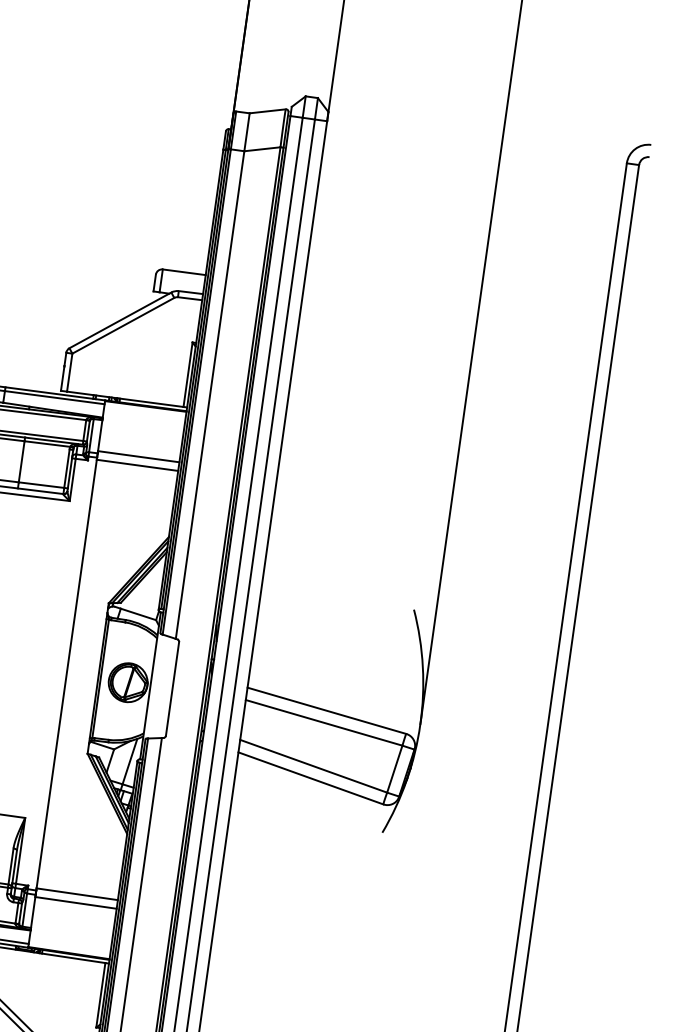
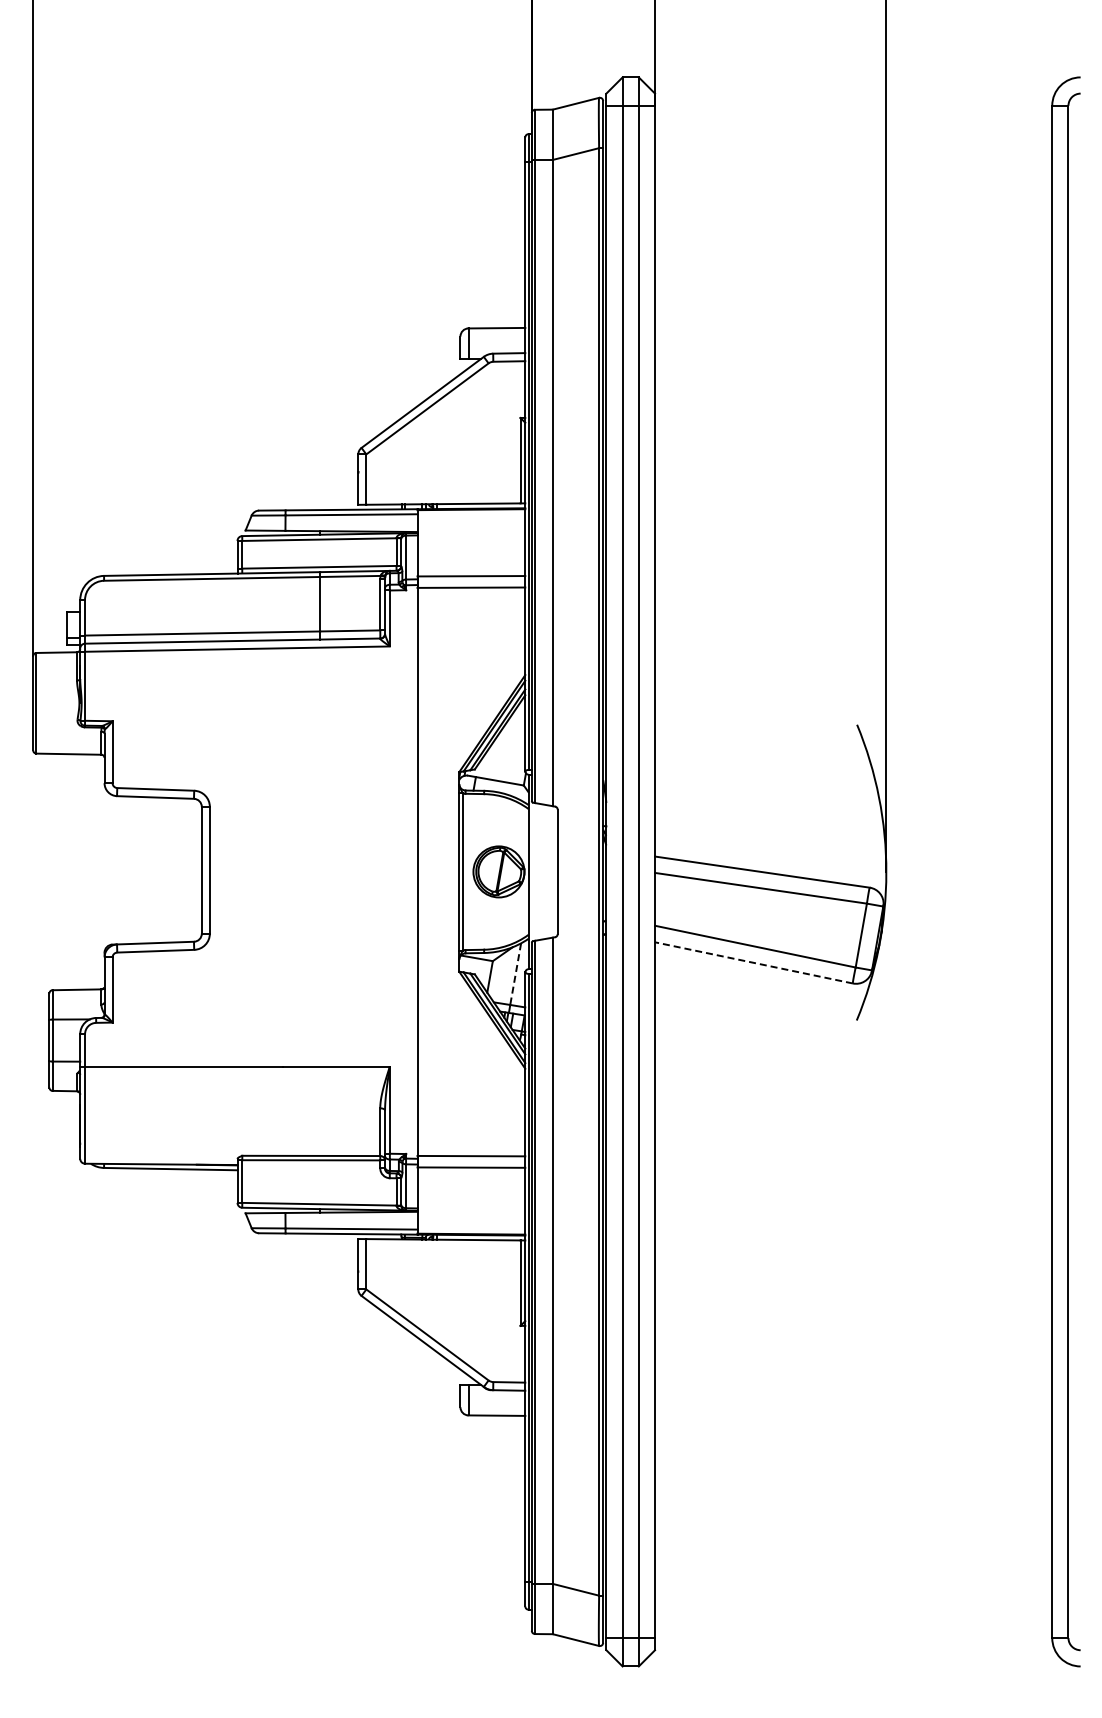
line: (129, 761) -> (515, 974), solid -> dashed
line: (310, 778) -> (753, 962), solid -> dashed

